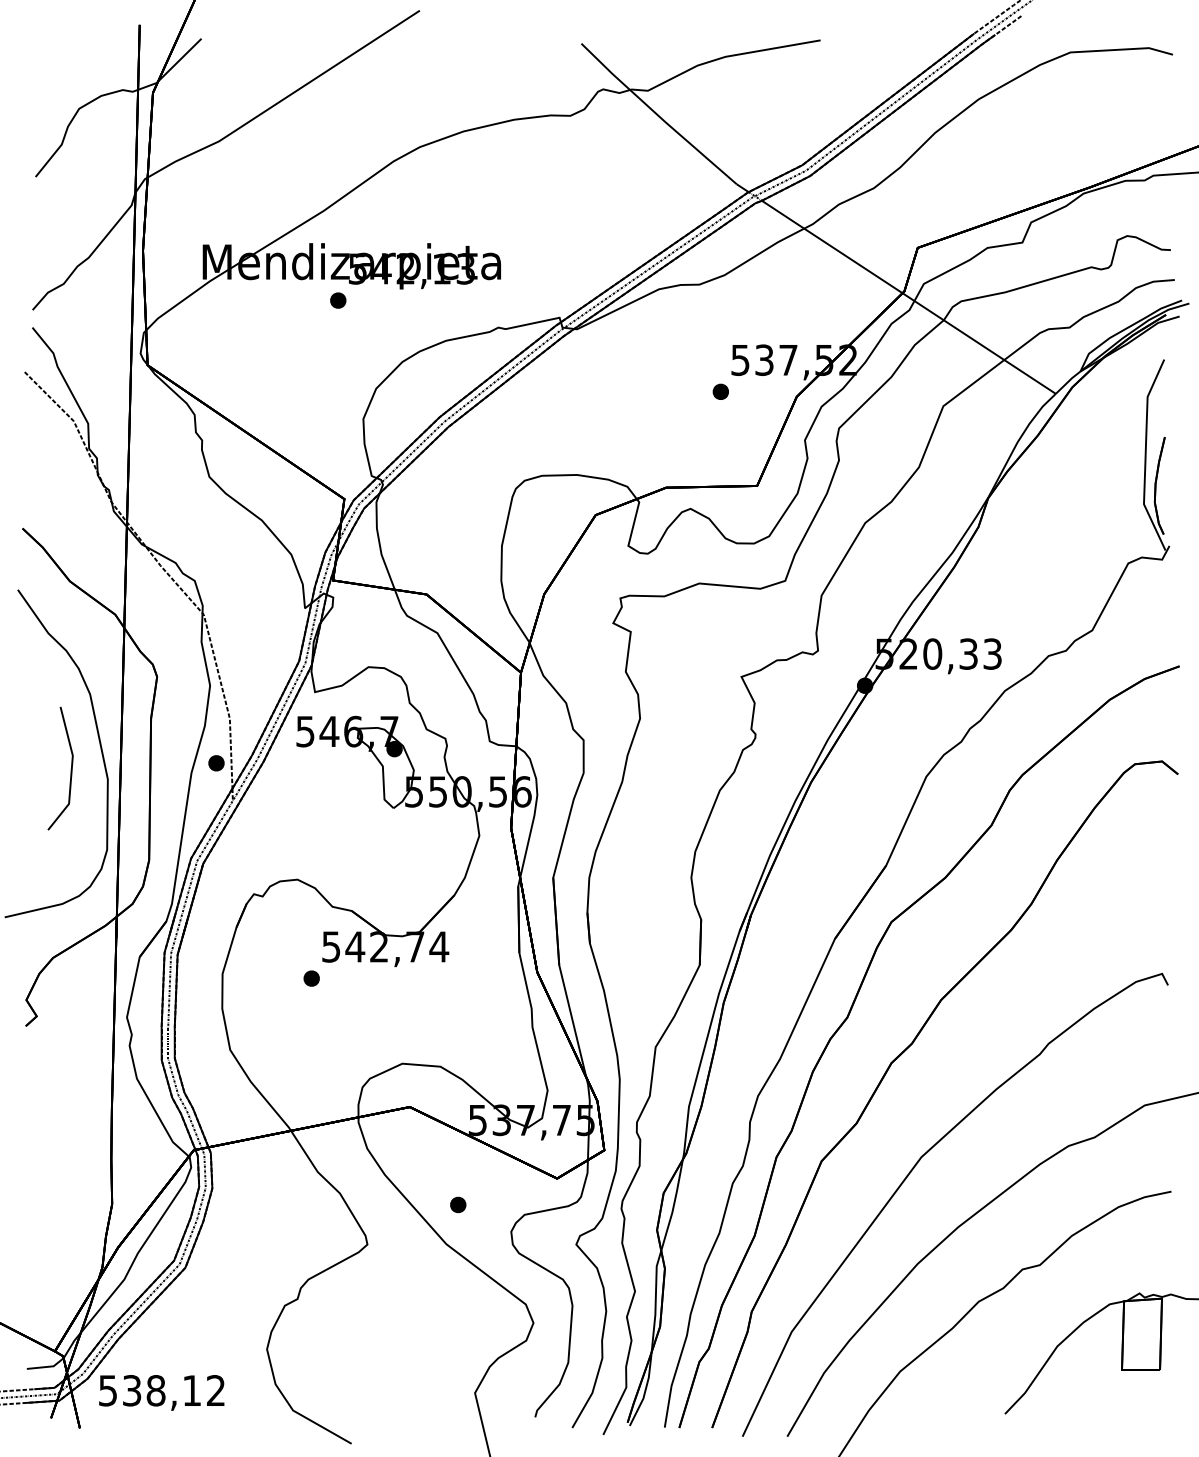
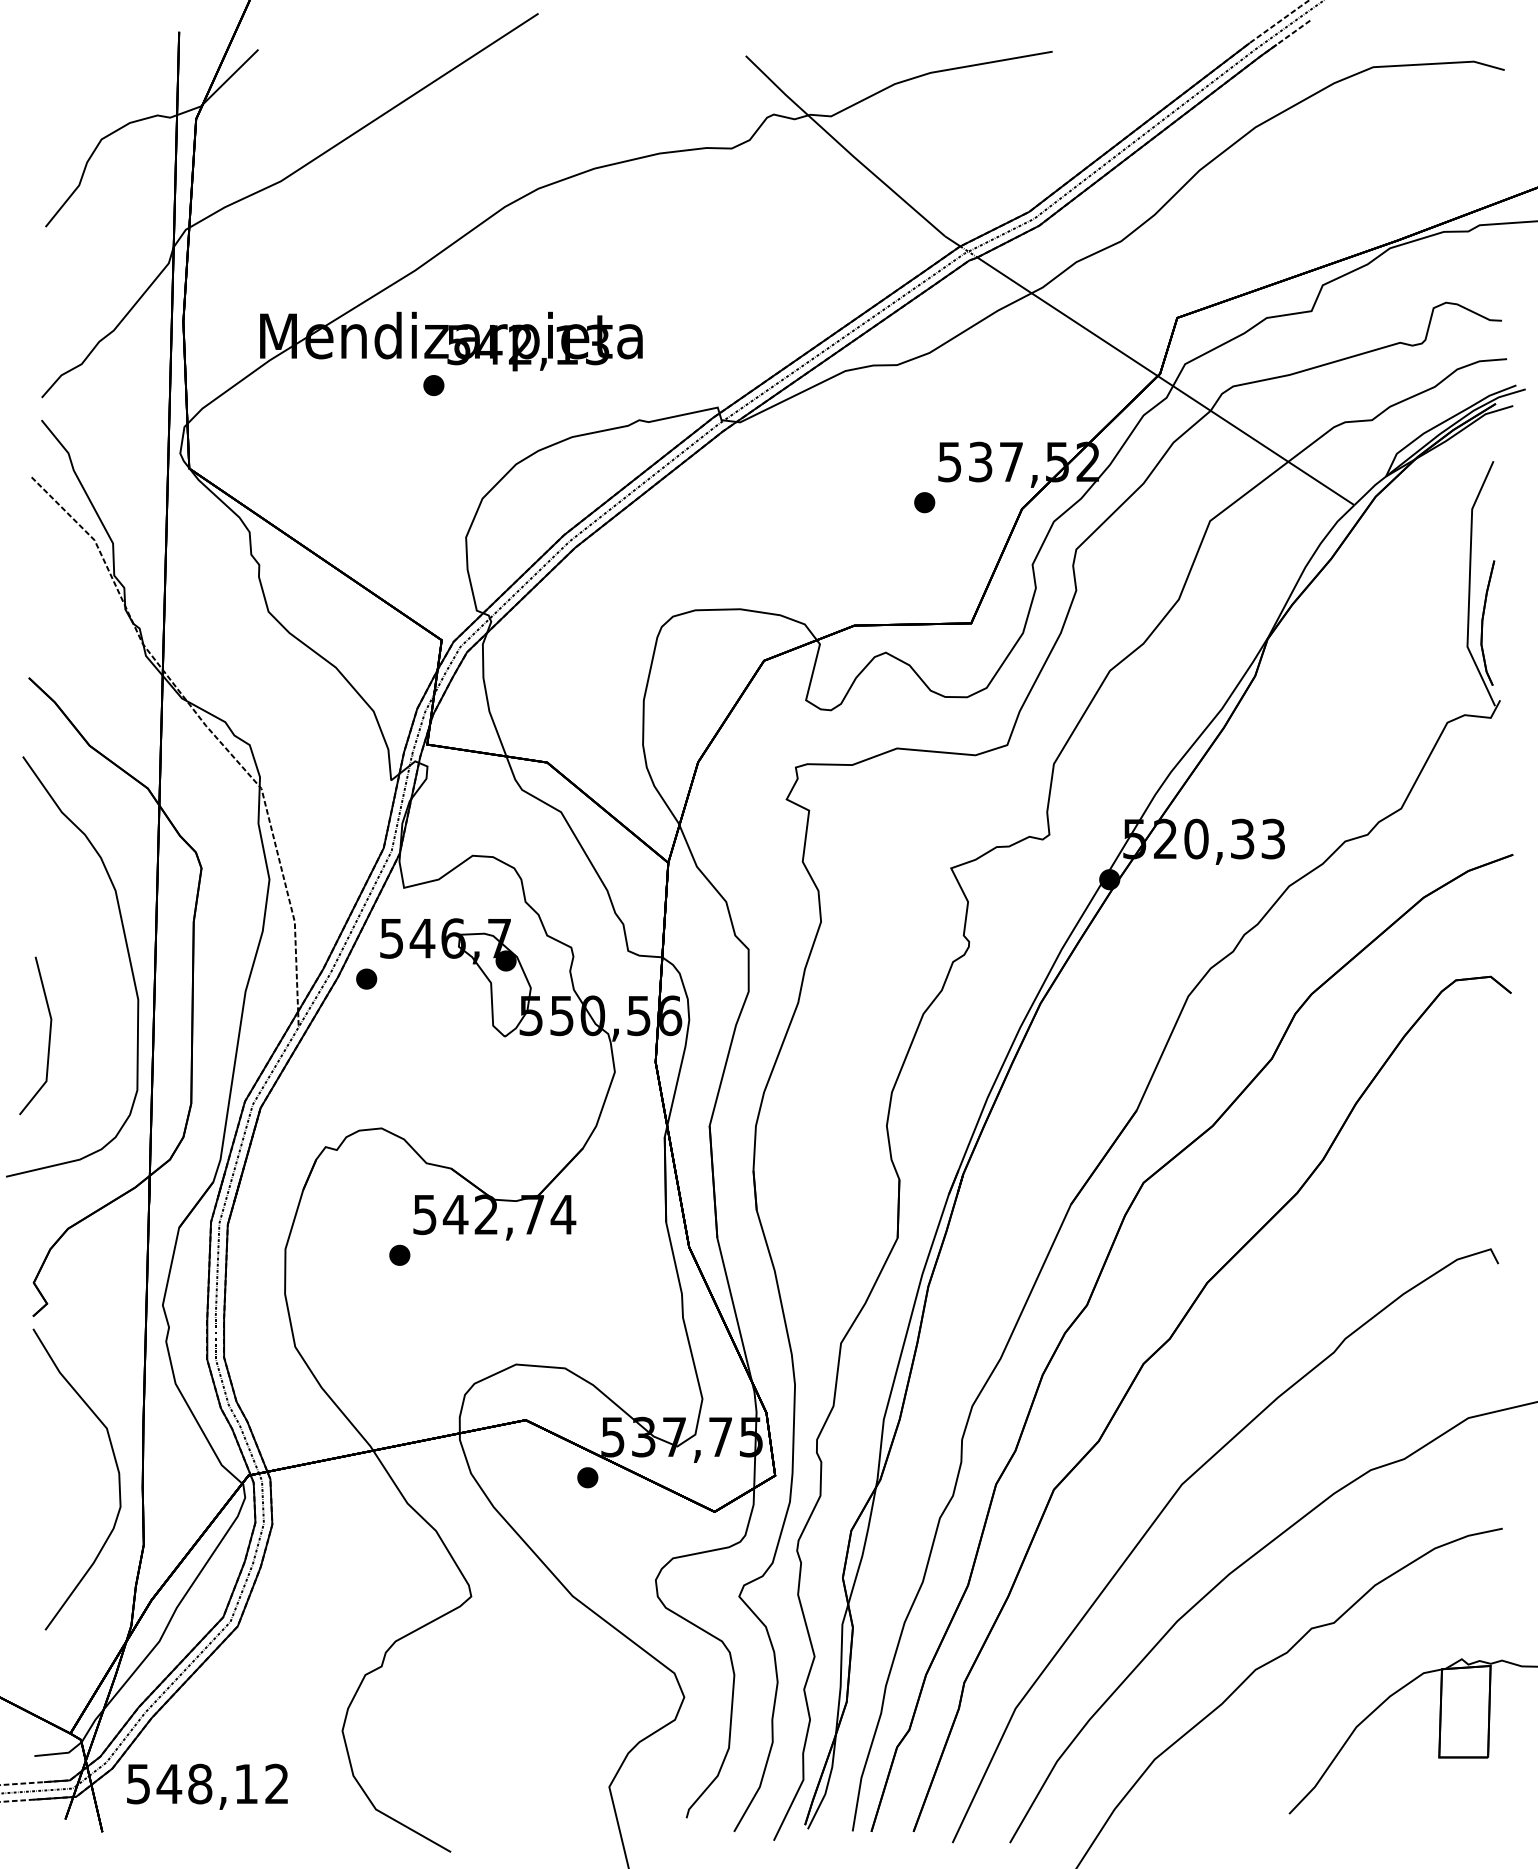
part: (216, 762) -> (366, 978), moved
line: (70, 771) -> (48, 1039), moved
curve: (90, 1143) -> (116, 1467), added
part: (458, 1204) -> (587, 1477), moved
text: (132, 1390) -> (169, 1783), 538,12 -> 548,12

